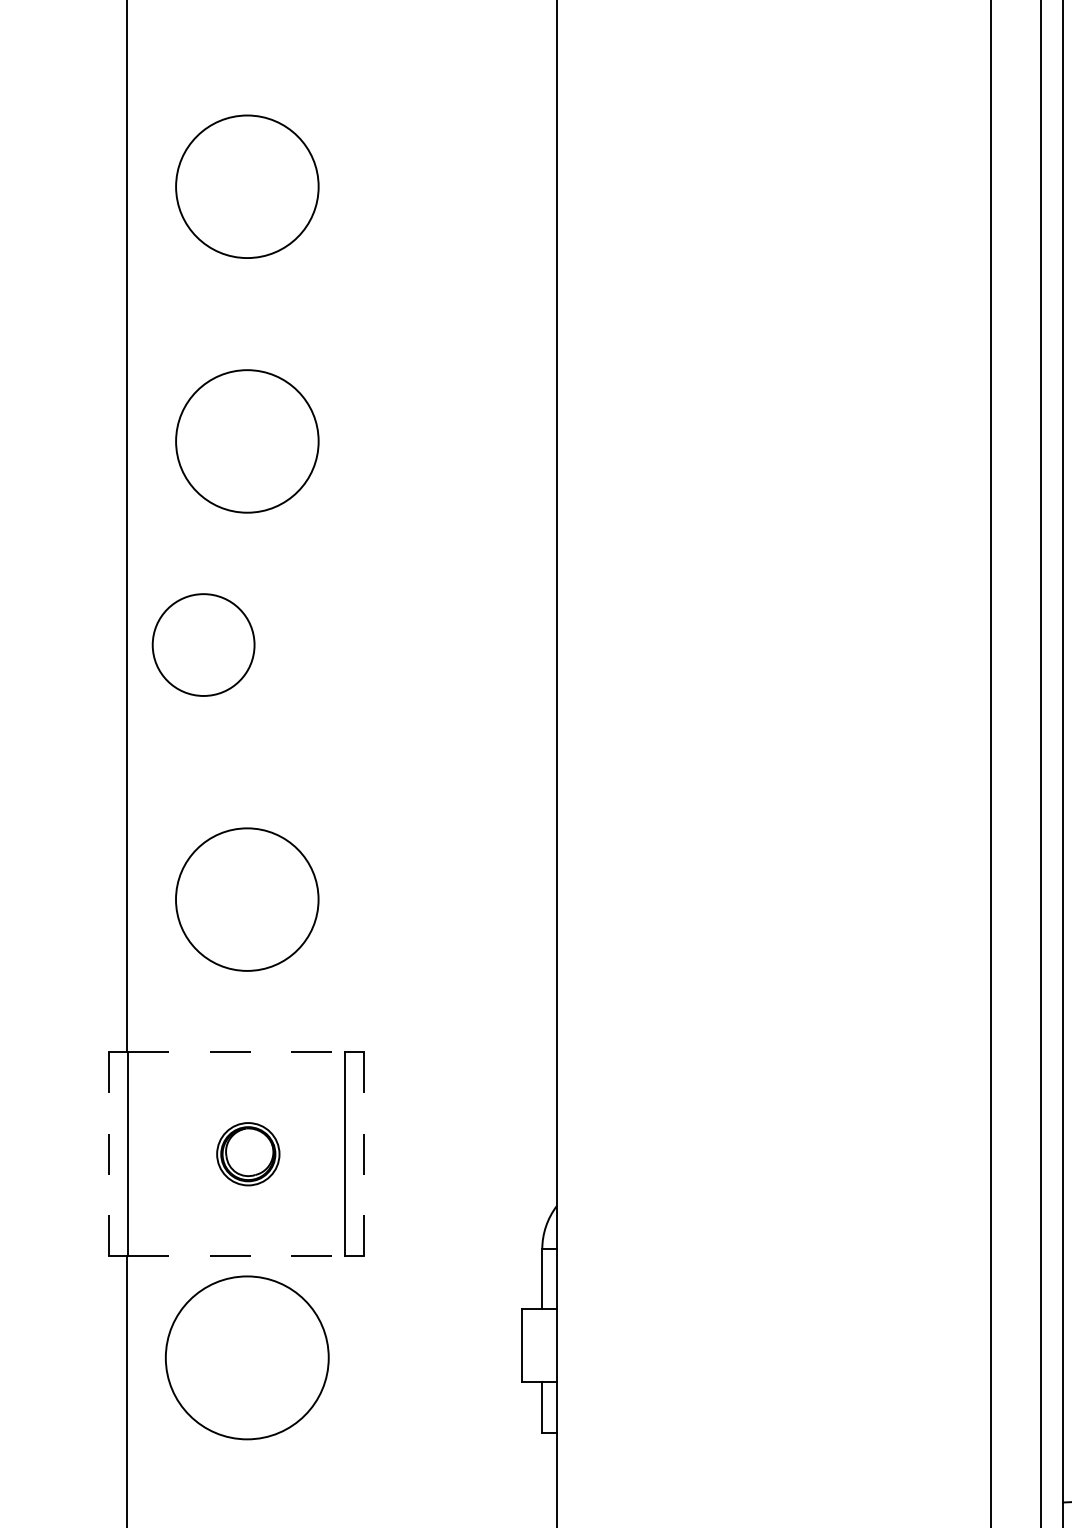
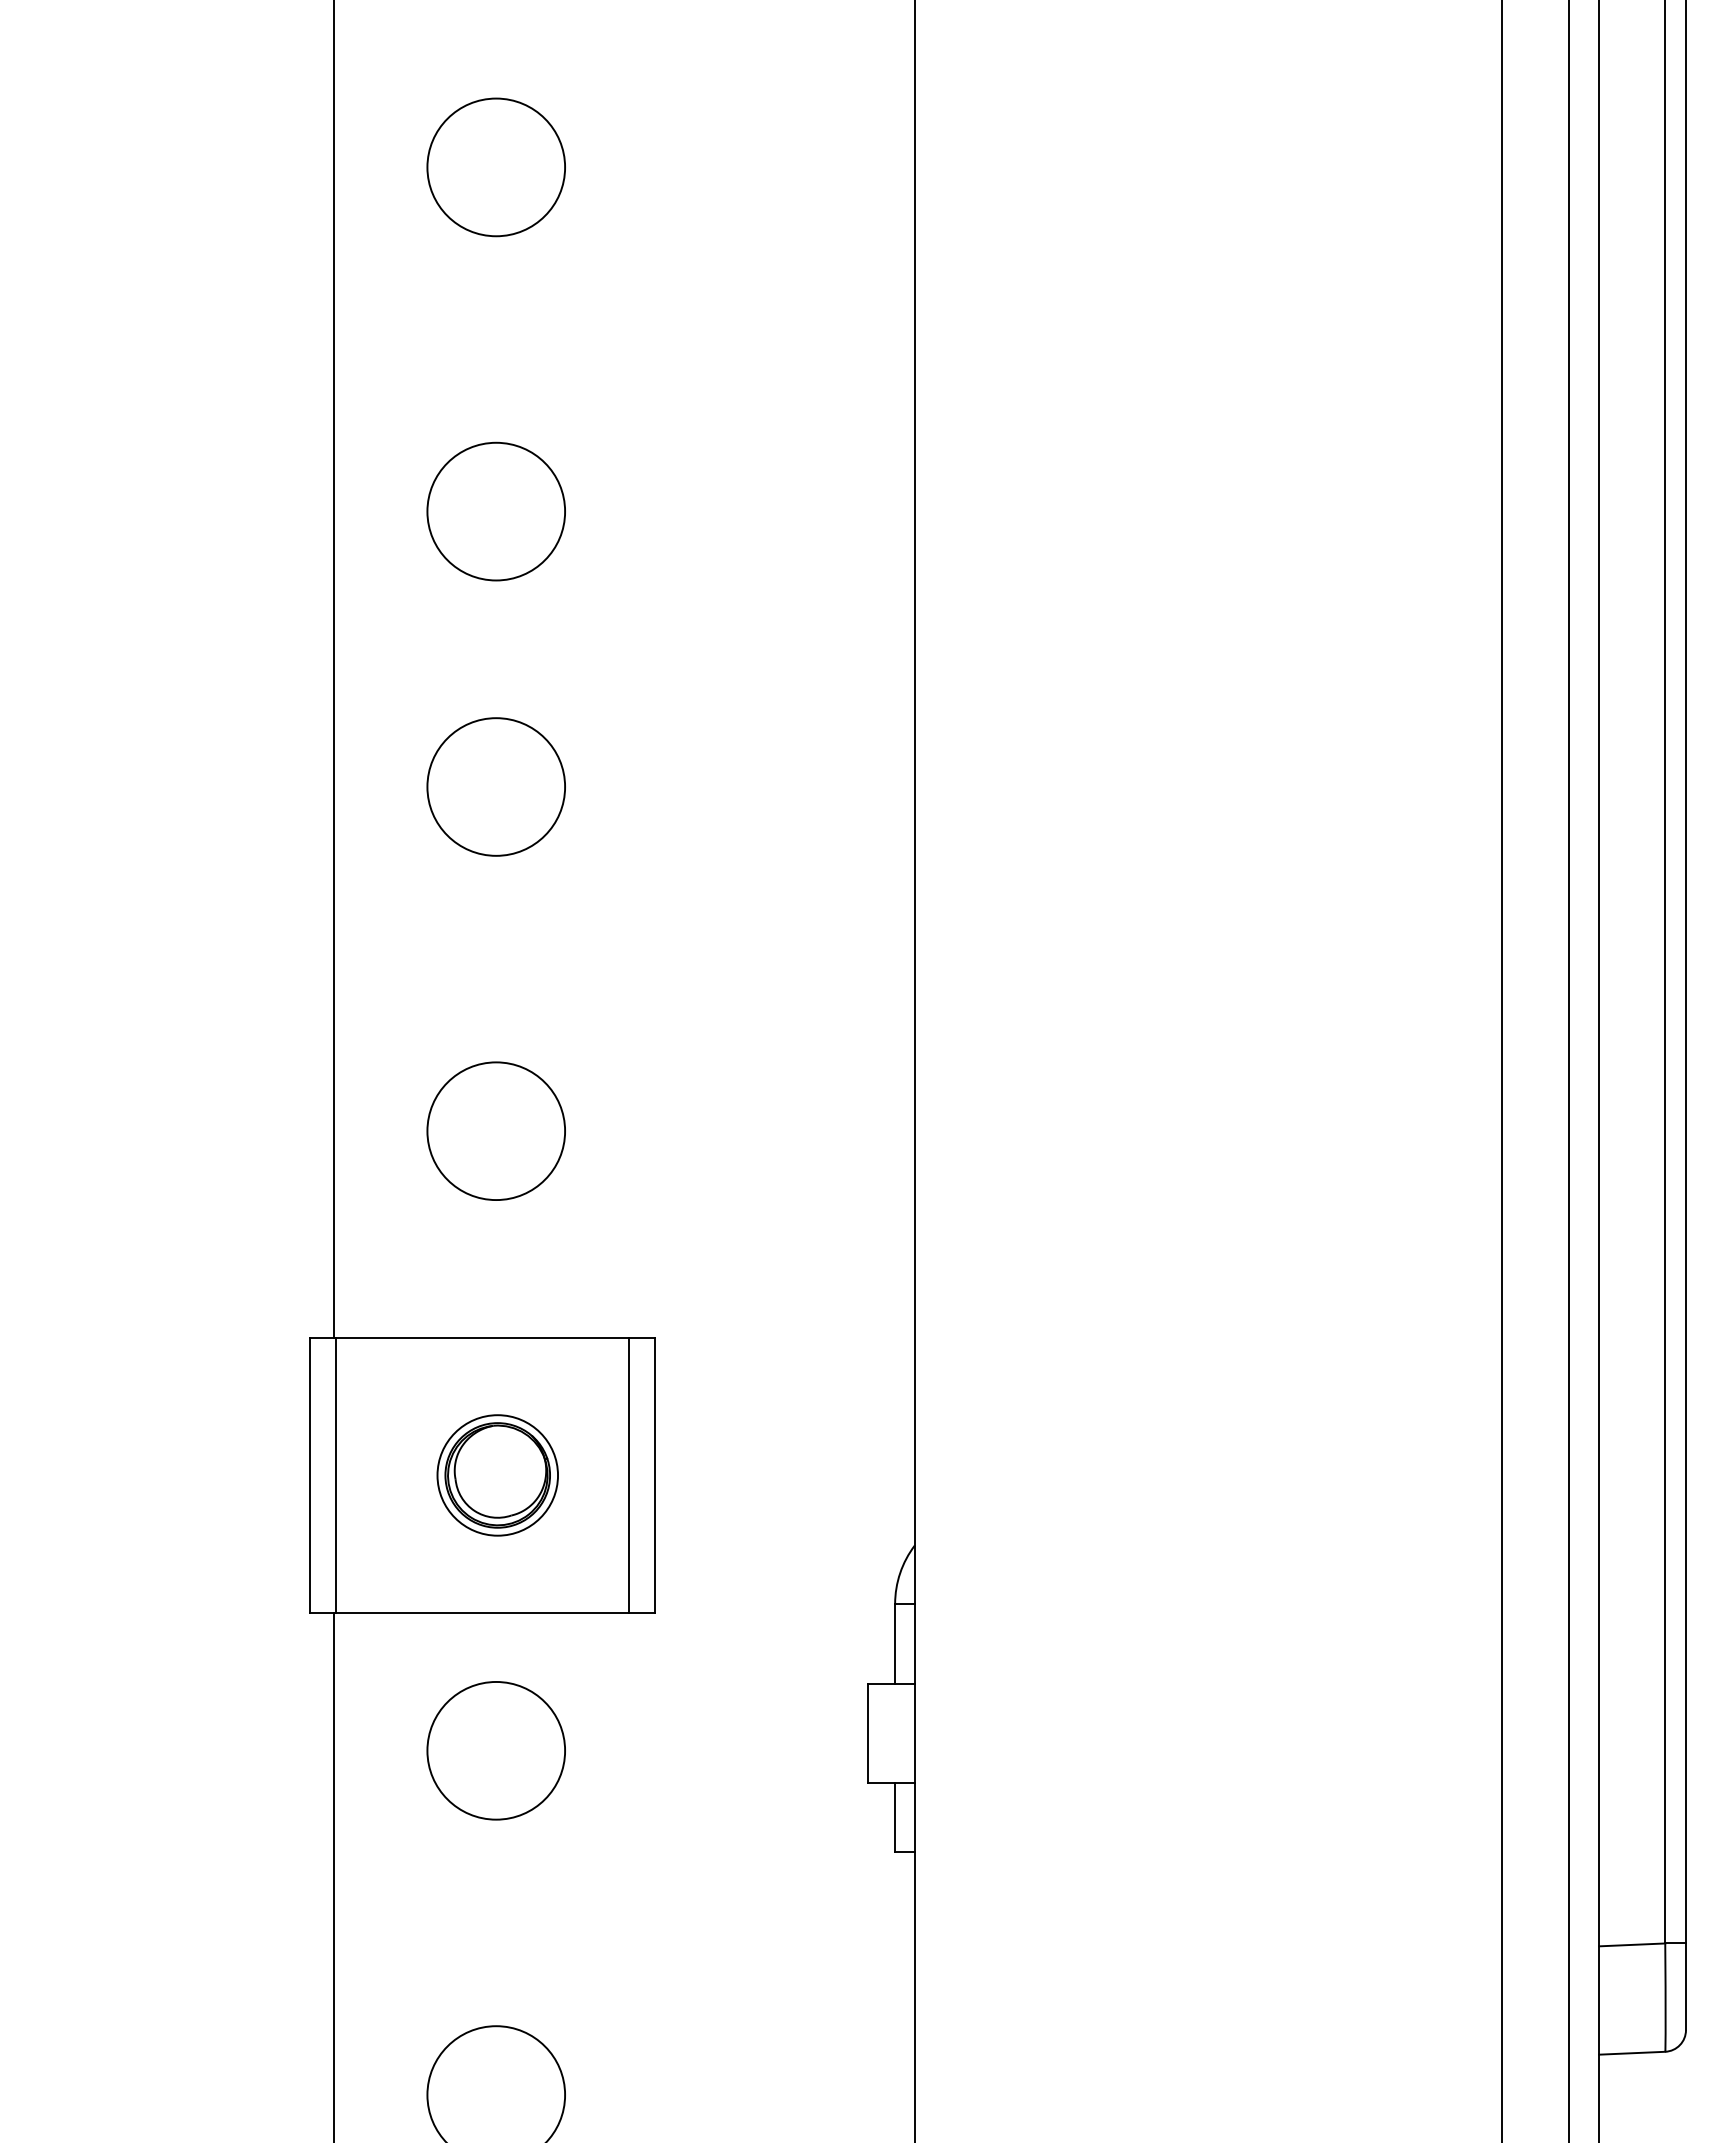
circle: (246, 186) -> (495, 167), size x0.71
circle: (246, 441) -> (495, 511), size x0.71
circle: (203, 644) -> (495, 786), moved
circle: (247, 899) -> (496, 1131), size x0.71
line: (237, 1052) -> (482, 1337), dashed -> solid
line: (109, 1154) -> (309, 1475), dashed -> solid
part: (248, 1154) -> (497, 1475), size x1.43
line: (364, 1154) -> (654, 1475), dashed -> solid
line: (237, 1256) -> (482, 1613), dashed -> solid
circle: (247, 1357) -> (496, 1750), size x0.62

